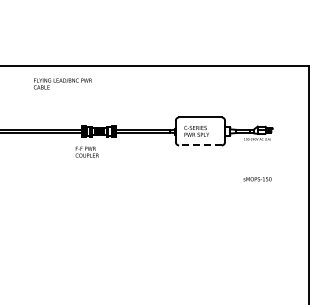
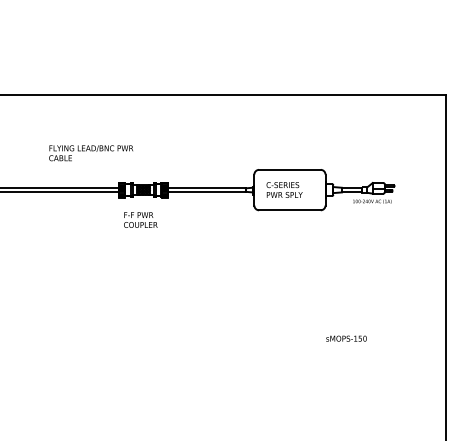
text: (62, 83) -> (90, 152), moved
line: (199, 145) -> (288, 210), dashed -> solid
text: (86, 151) -> (139, 219), moved
text: (257, 179) -> (346, 339), moved

